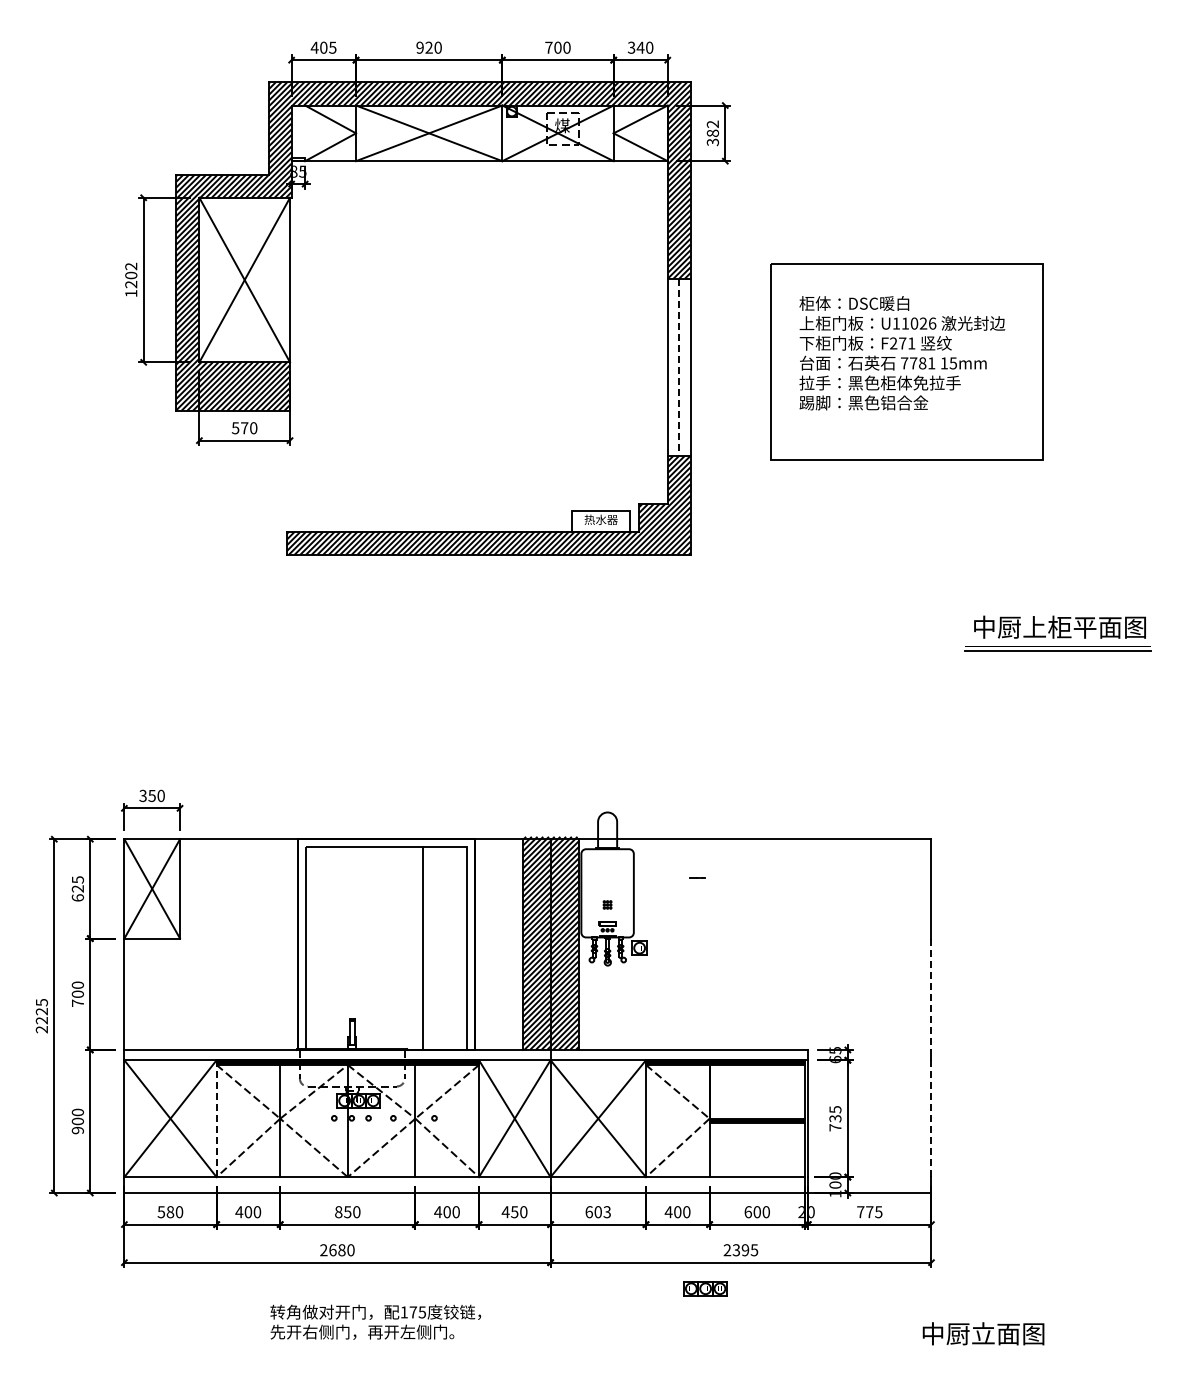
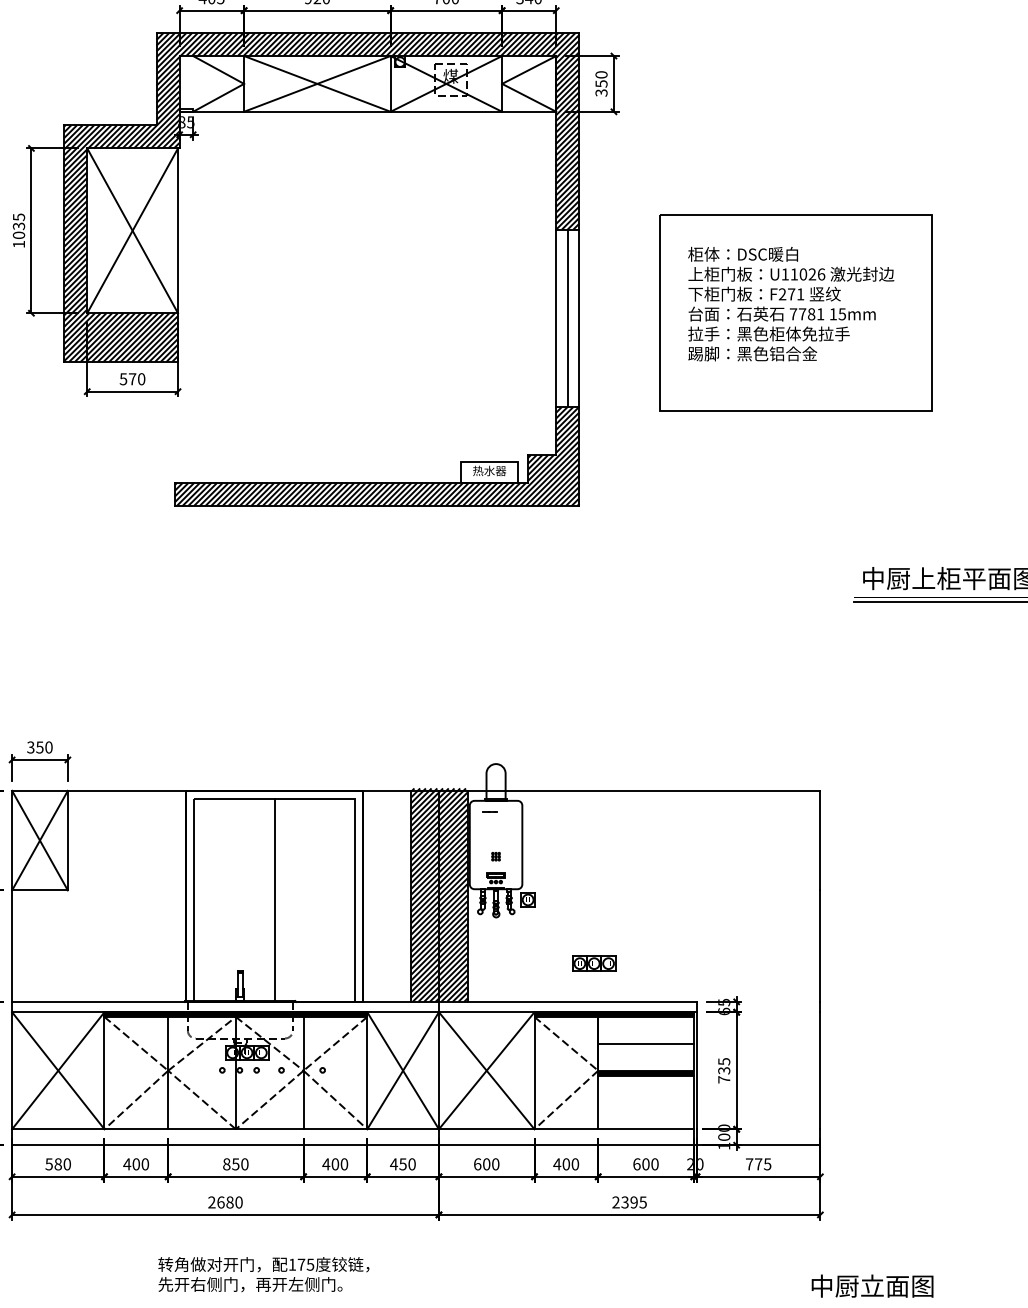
text: (712, 128) -> (601, 79), 382 -> 350
text: (131, 275) -> (19, 226), 1202 -> 1035
line: (679, 367) -> (568, 318), dashed -> solid
line: (697, 877) -> (489, 812), moved
line: (423, 948) -> (274, 900), moved
line: (931, 994) -> (820, 946), dashed -> solid
line: (757, 1091) -> (646, 1043), added
line: (216, 1119) -> (104, 1071), dashed -> solid
line: (931, 1119) -> (820, 1071), dashed -> solid
text: (606, 1212) -> (494, 1164), 603 -> 600
part: (705, 1288) -> (594, 963), moved

